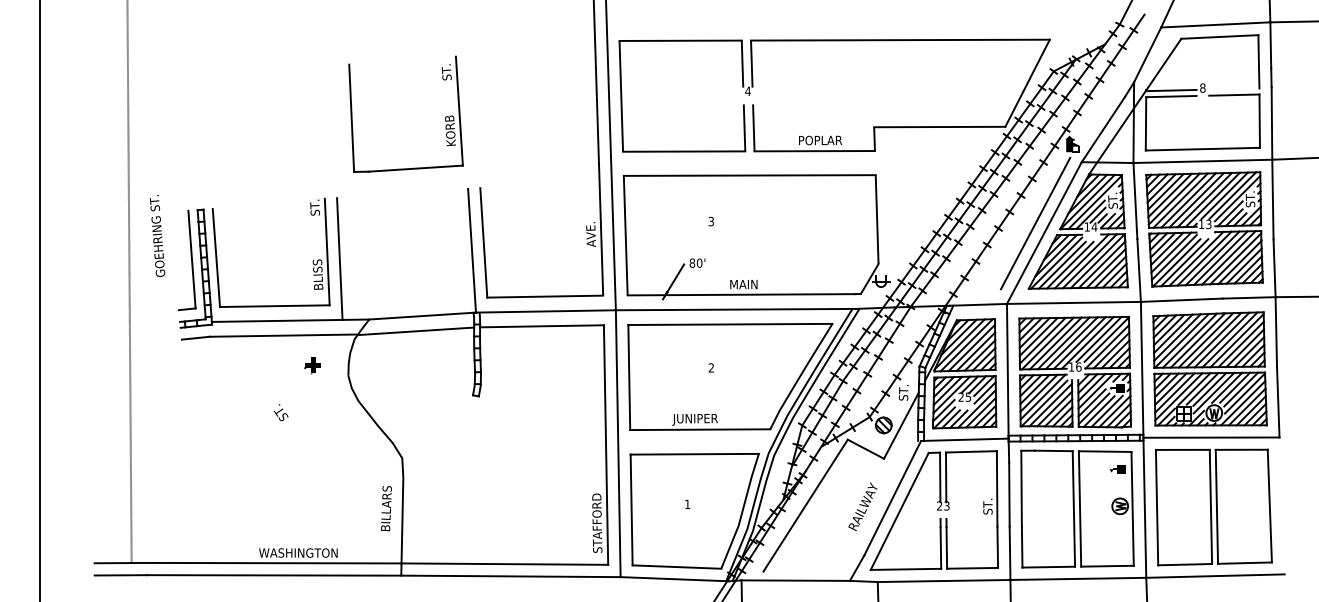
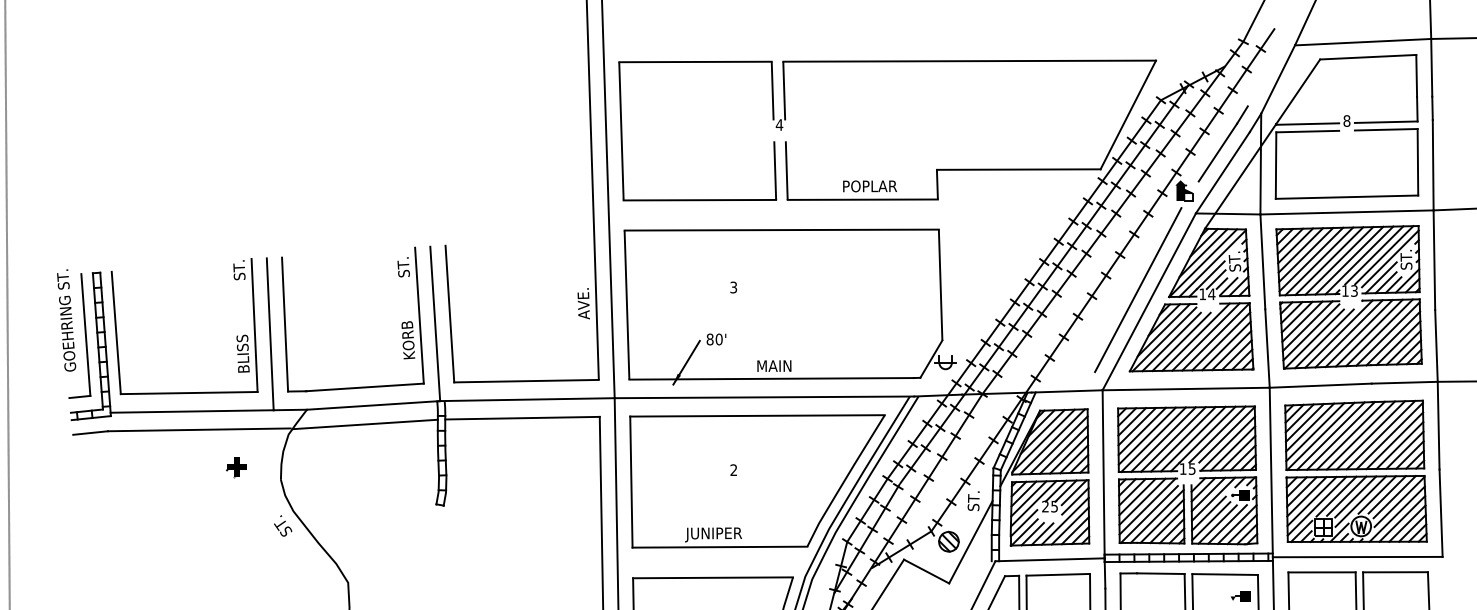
line: (1234, 88) -> (1386, 121), added
line: (1103, 106) -> (1223, 143), added
part: (445, 116) -> (402, 322), moved
text: (157, 235) -> (66, 319), moved
text: (1078, 366) -> (1191, 468), 16 -> 15
text: (280, 412) -> (282, 525), moved

